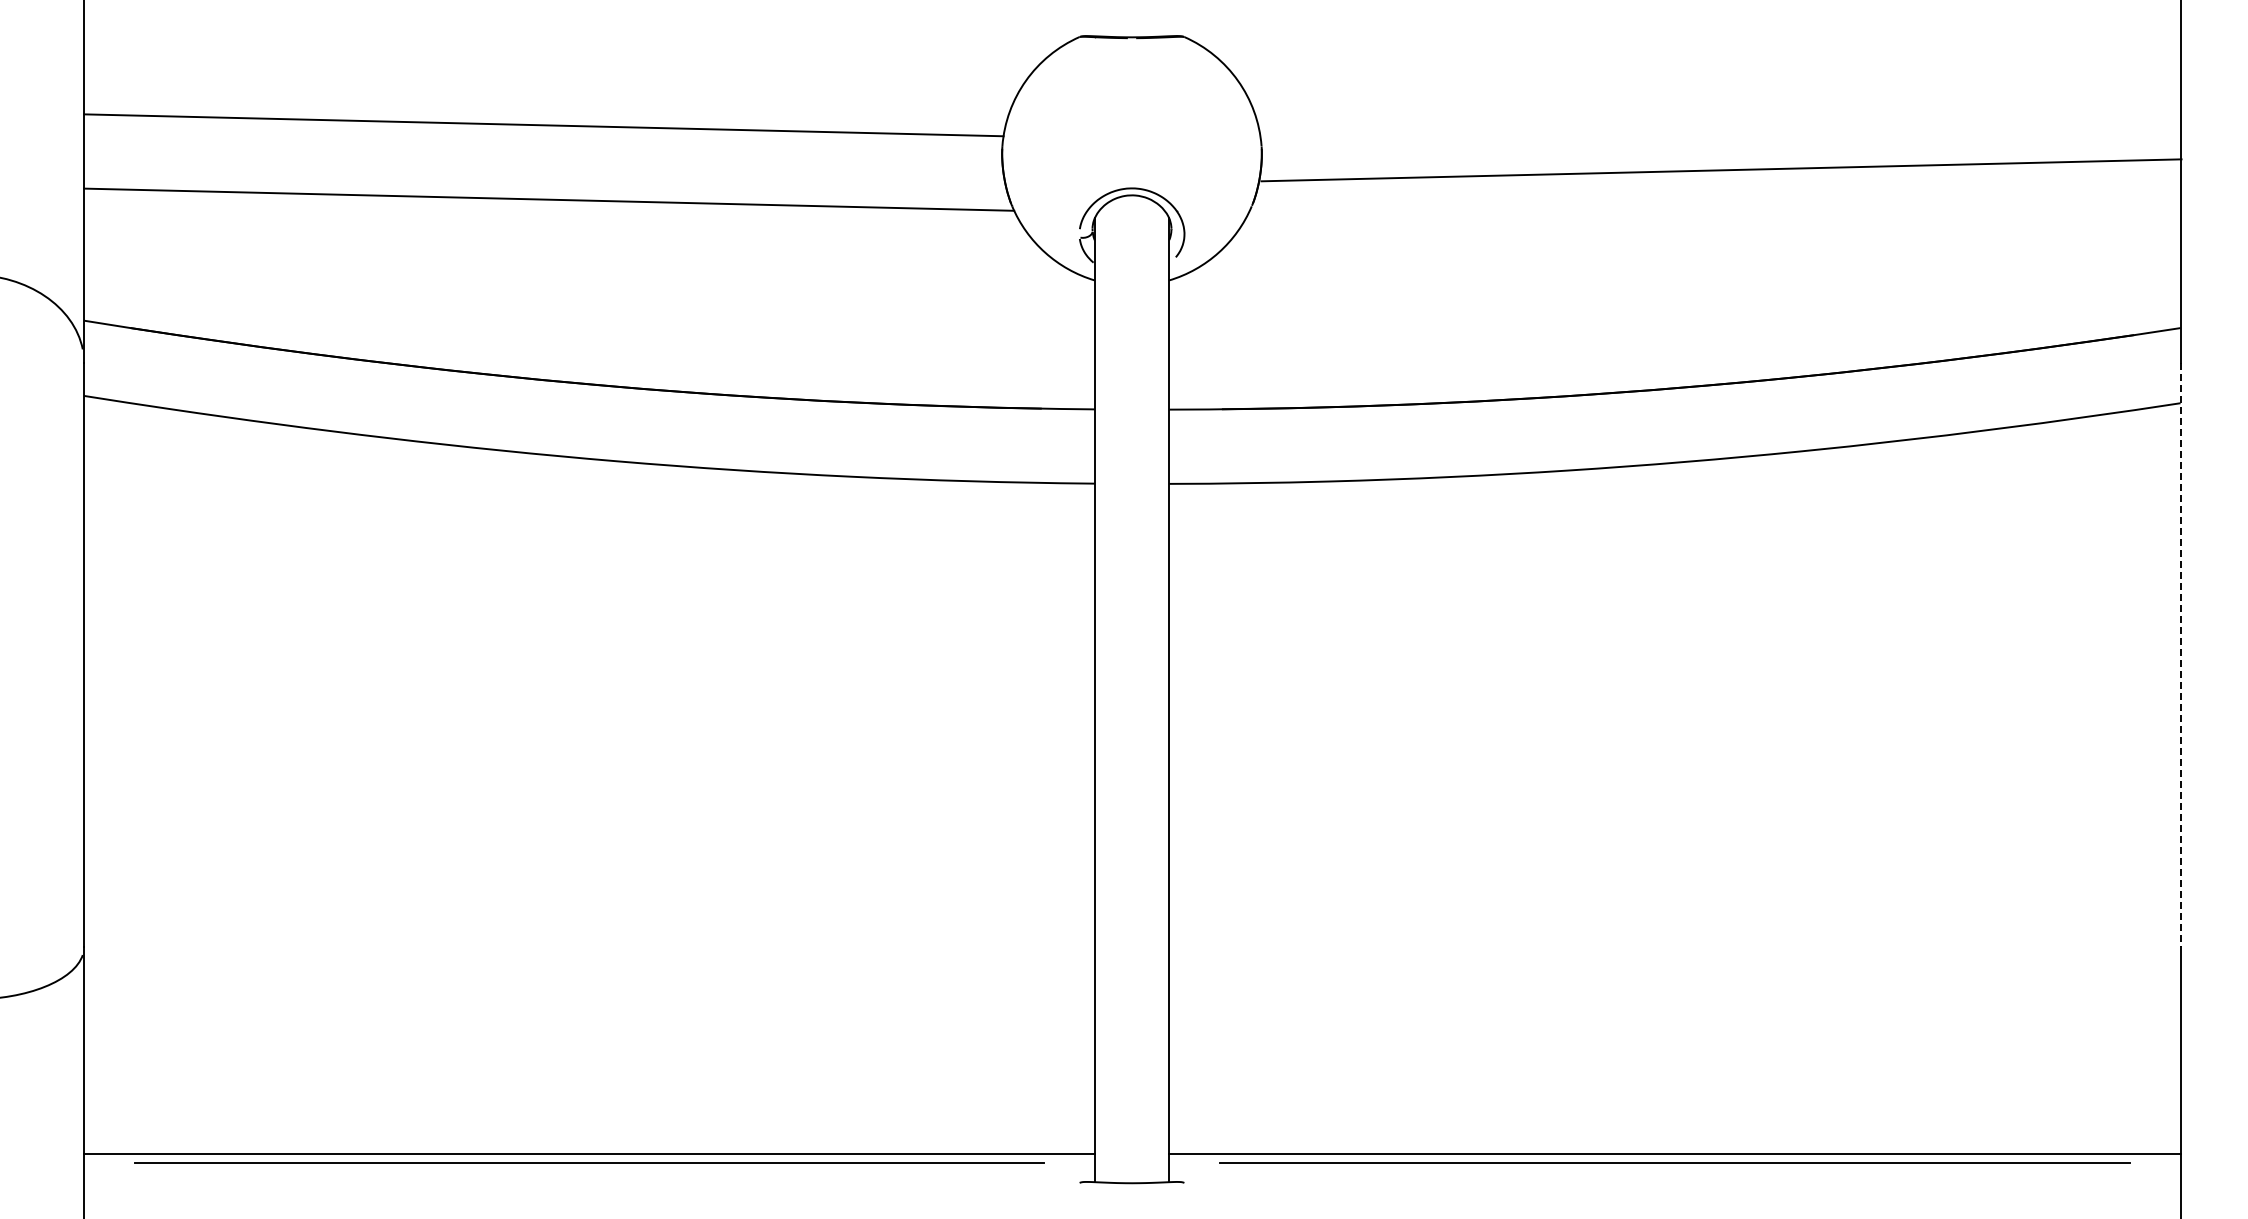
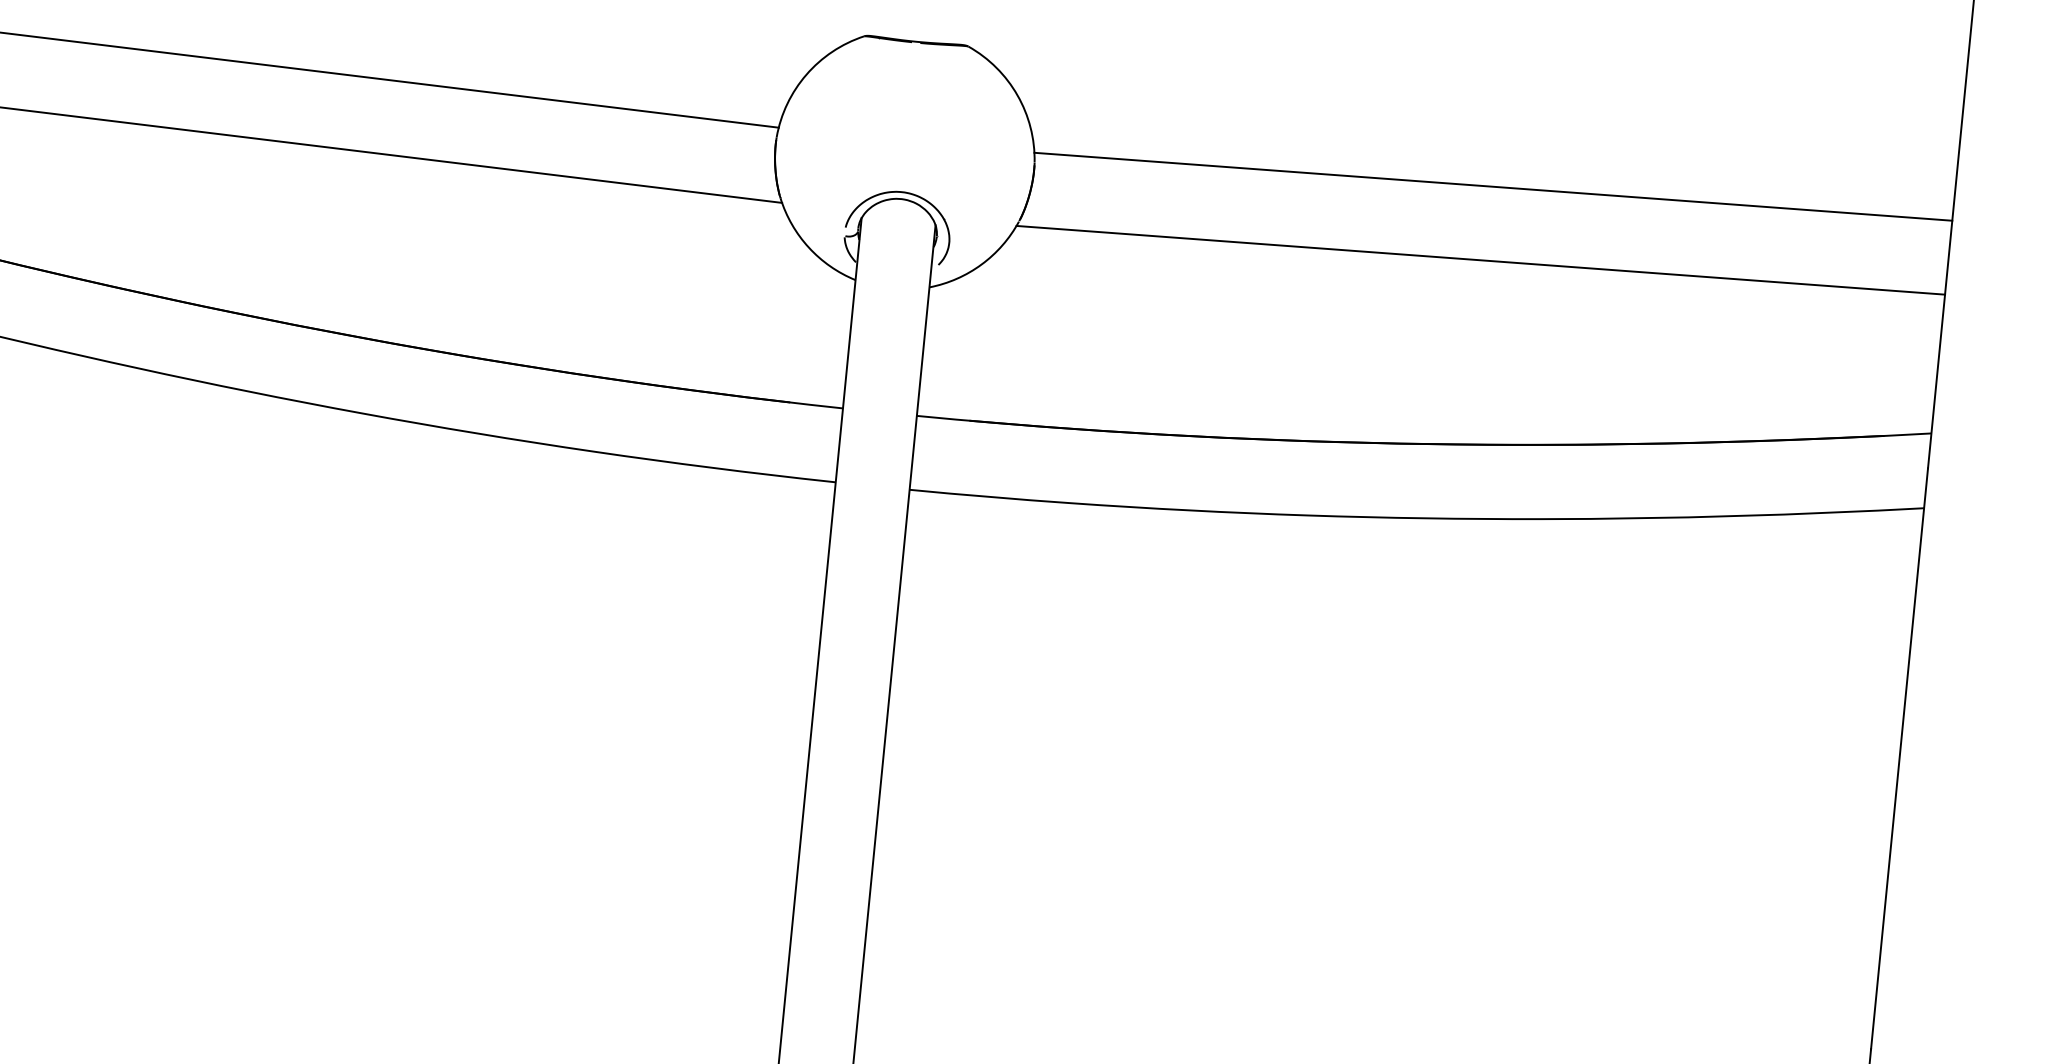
line: (1721, 170) -> (1493, 186), moved
line: (1714, 199) -> (1480, 259), added
line: (2180, 655) -> (1899, 759), dashed -> solid

